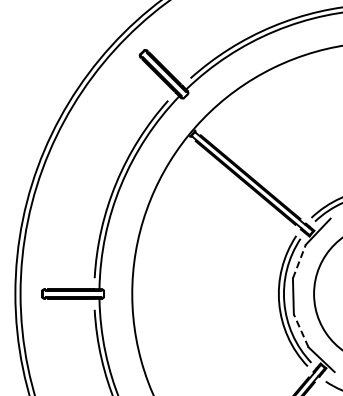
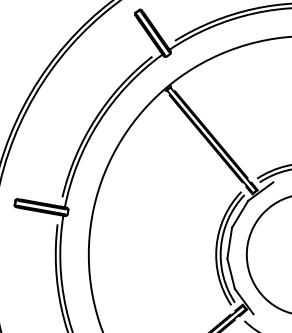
line: (299, 261) -> (240, 214), dashed -> solid
line: (301, 330) -> (231, 273), dashed -> solid

